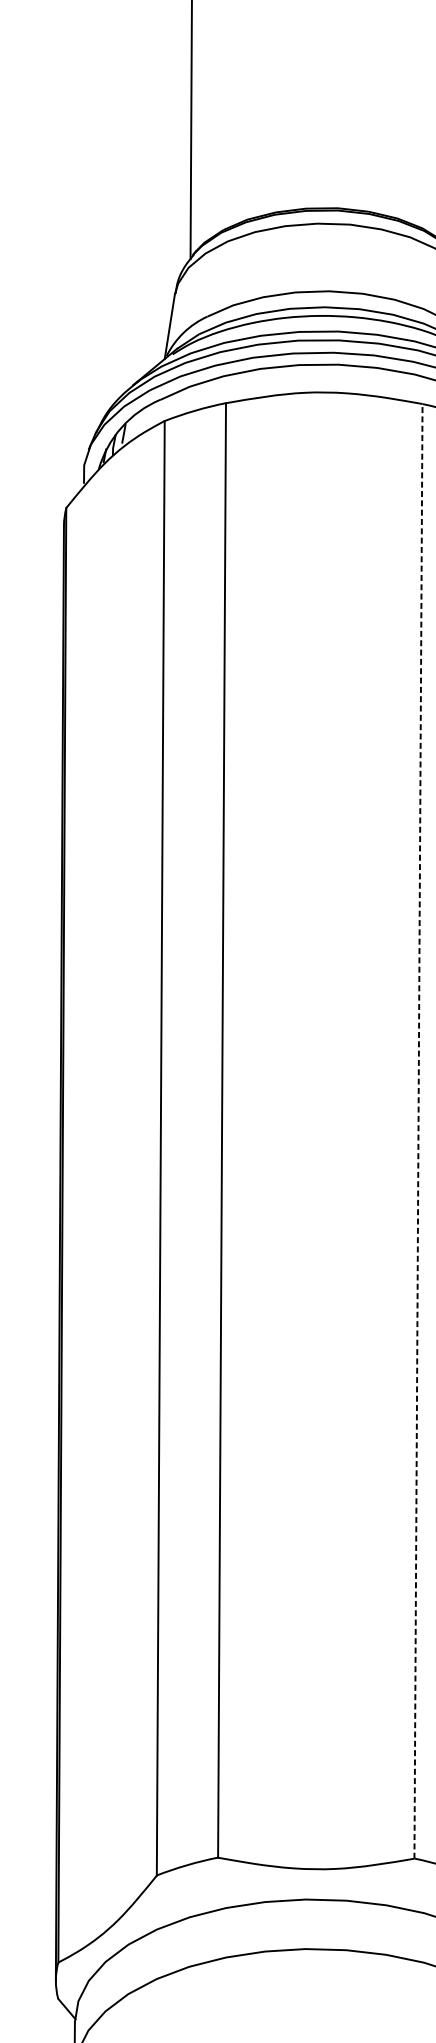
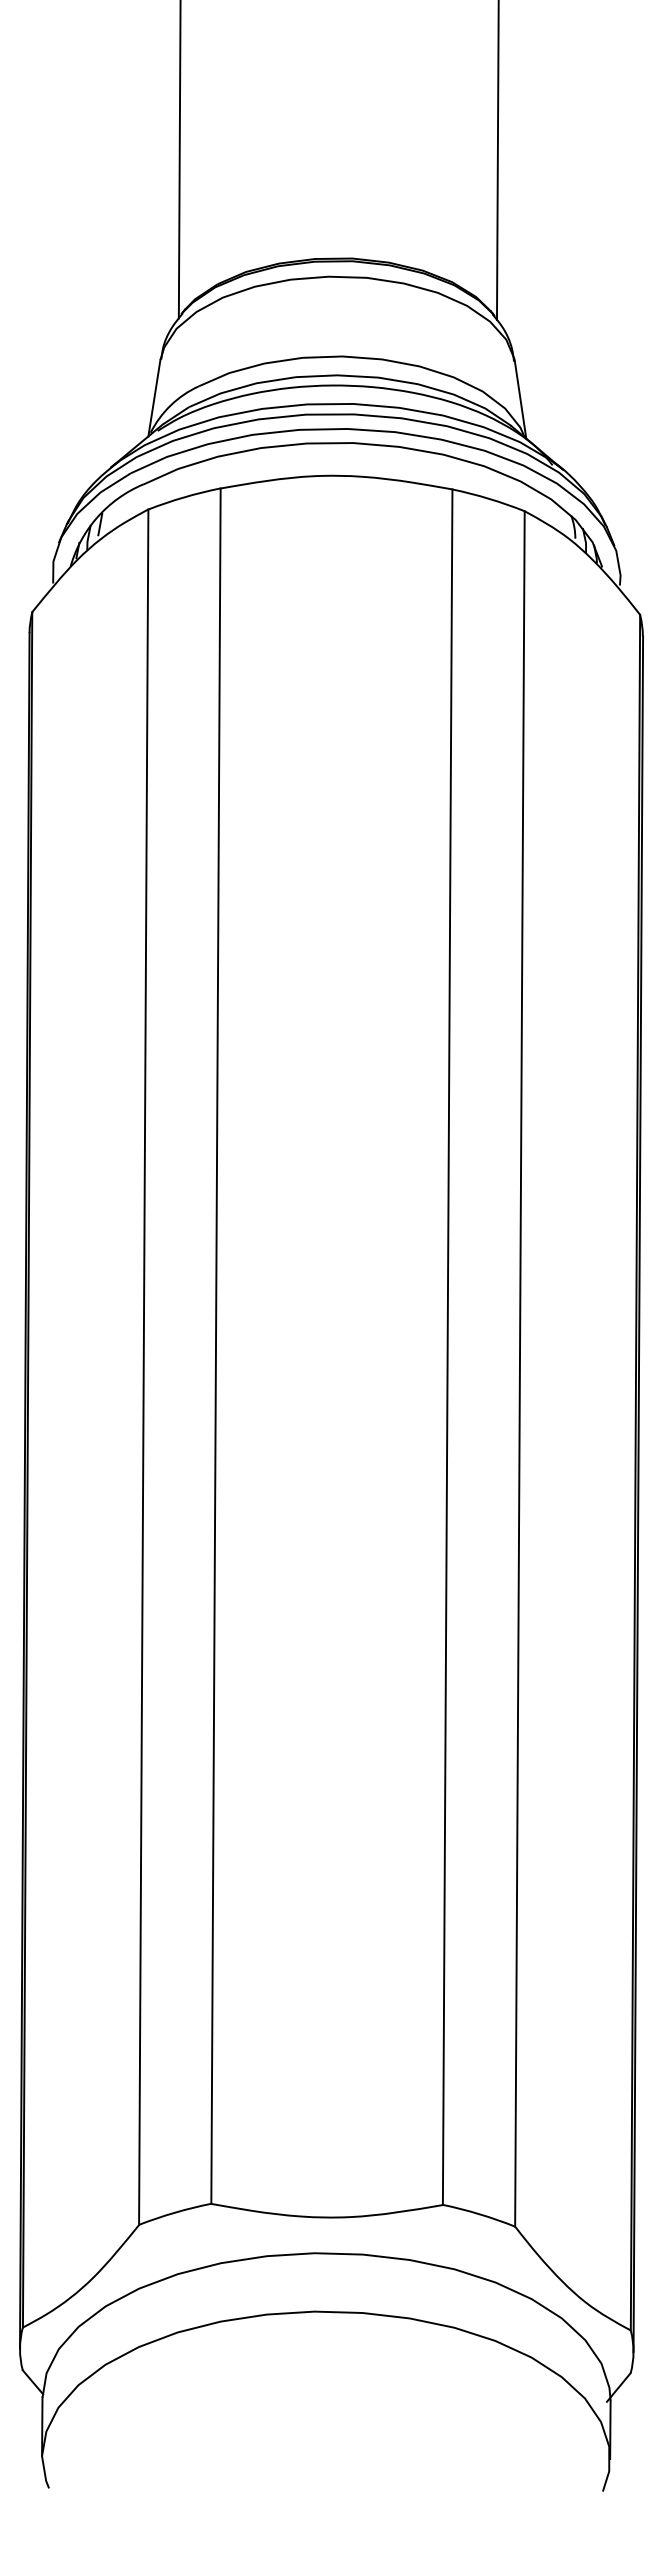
line: (418, 1131) -> (447, 1347), dashed -> solid

